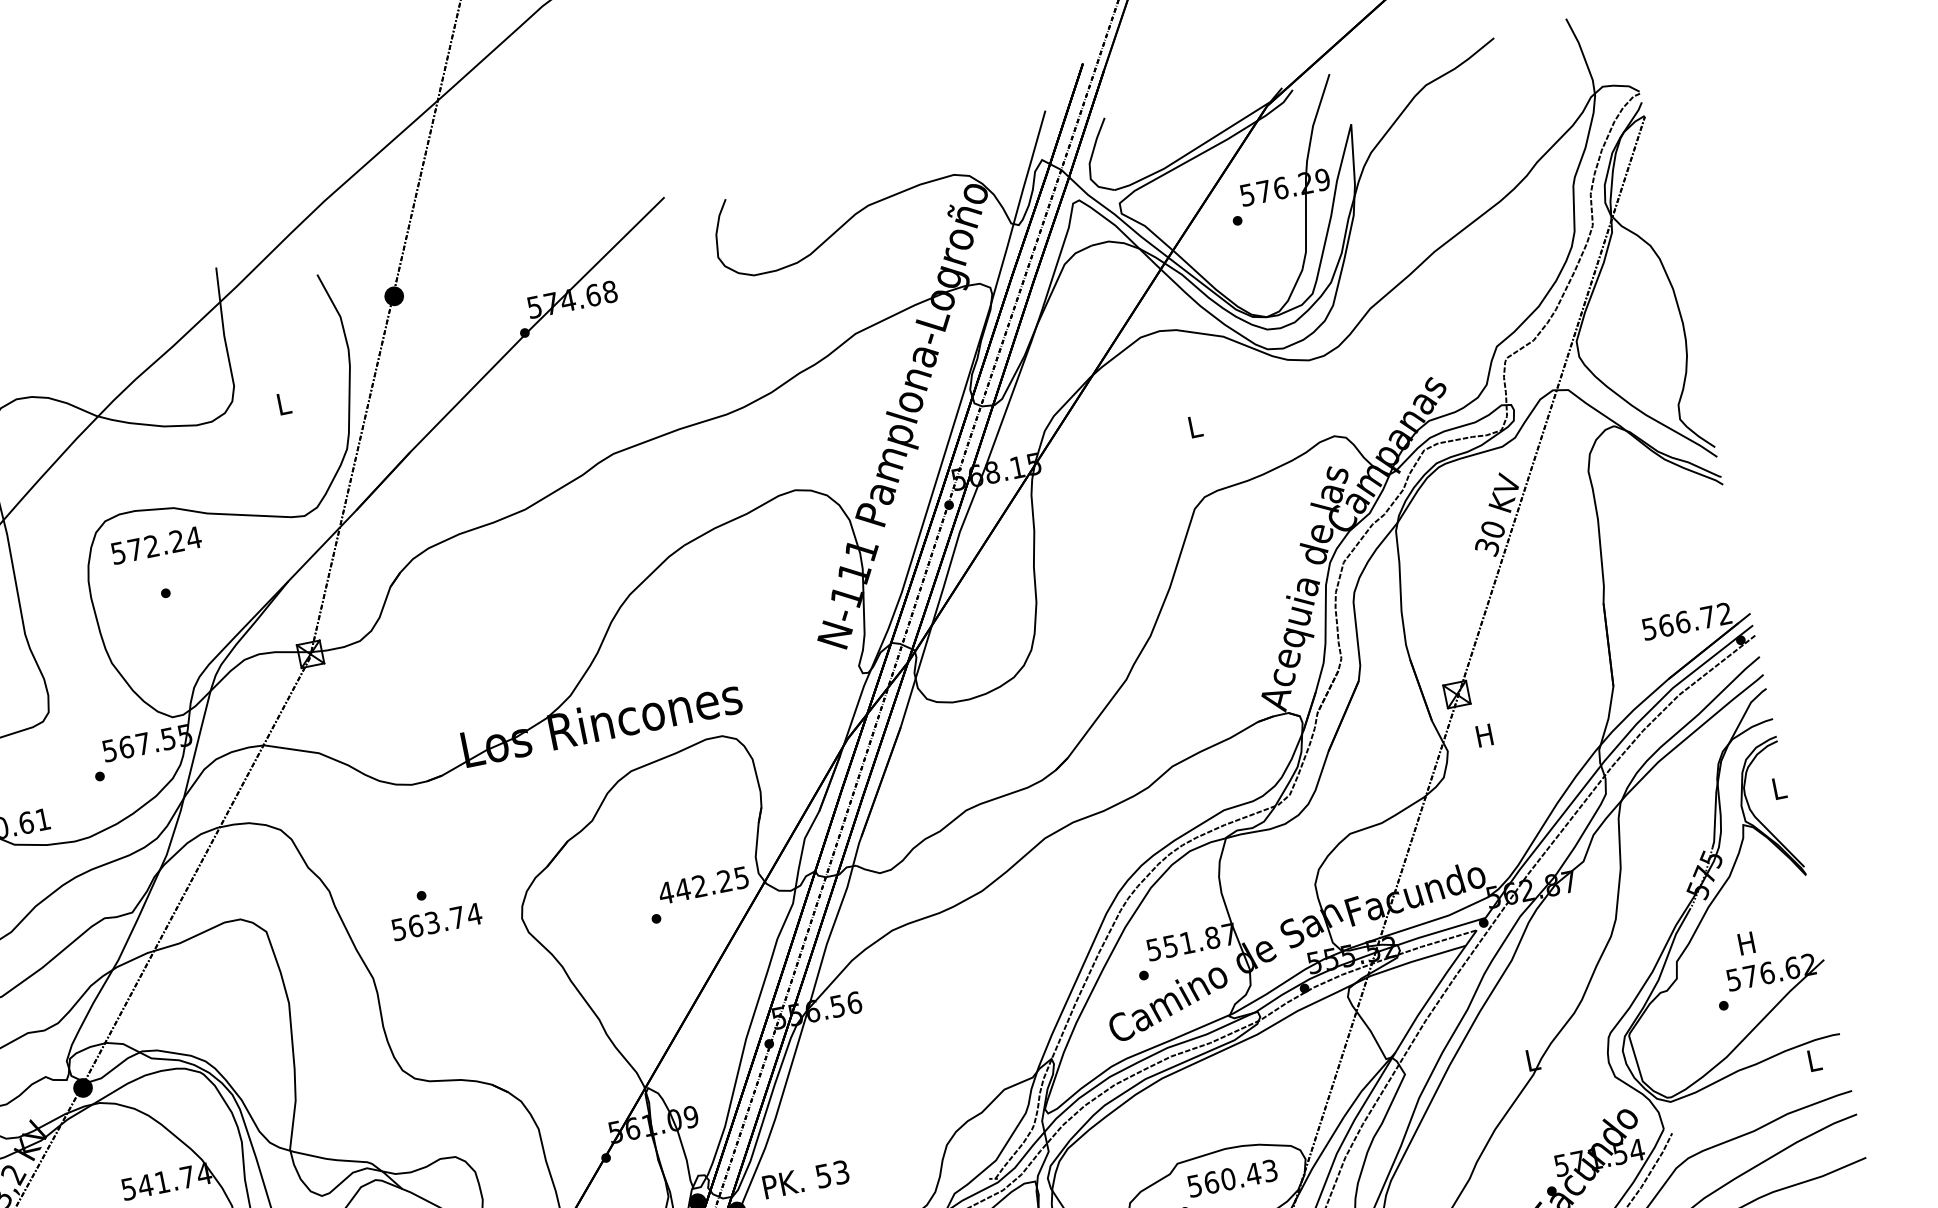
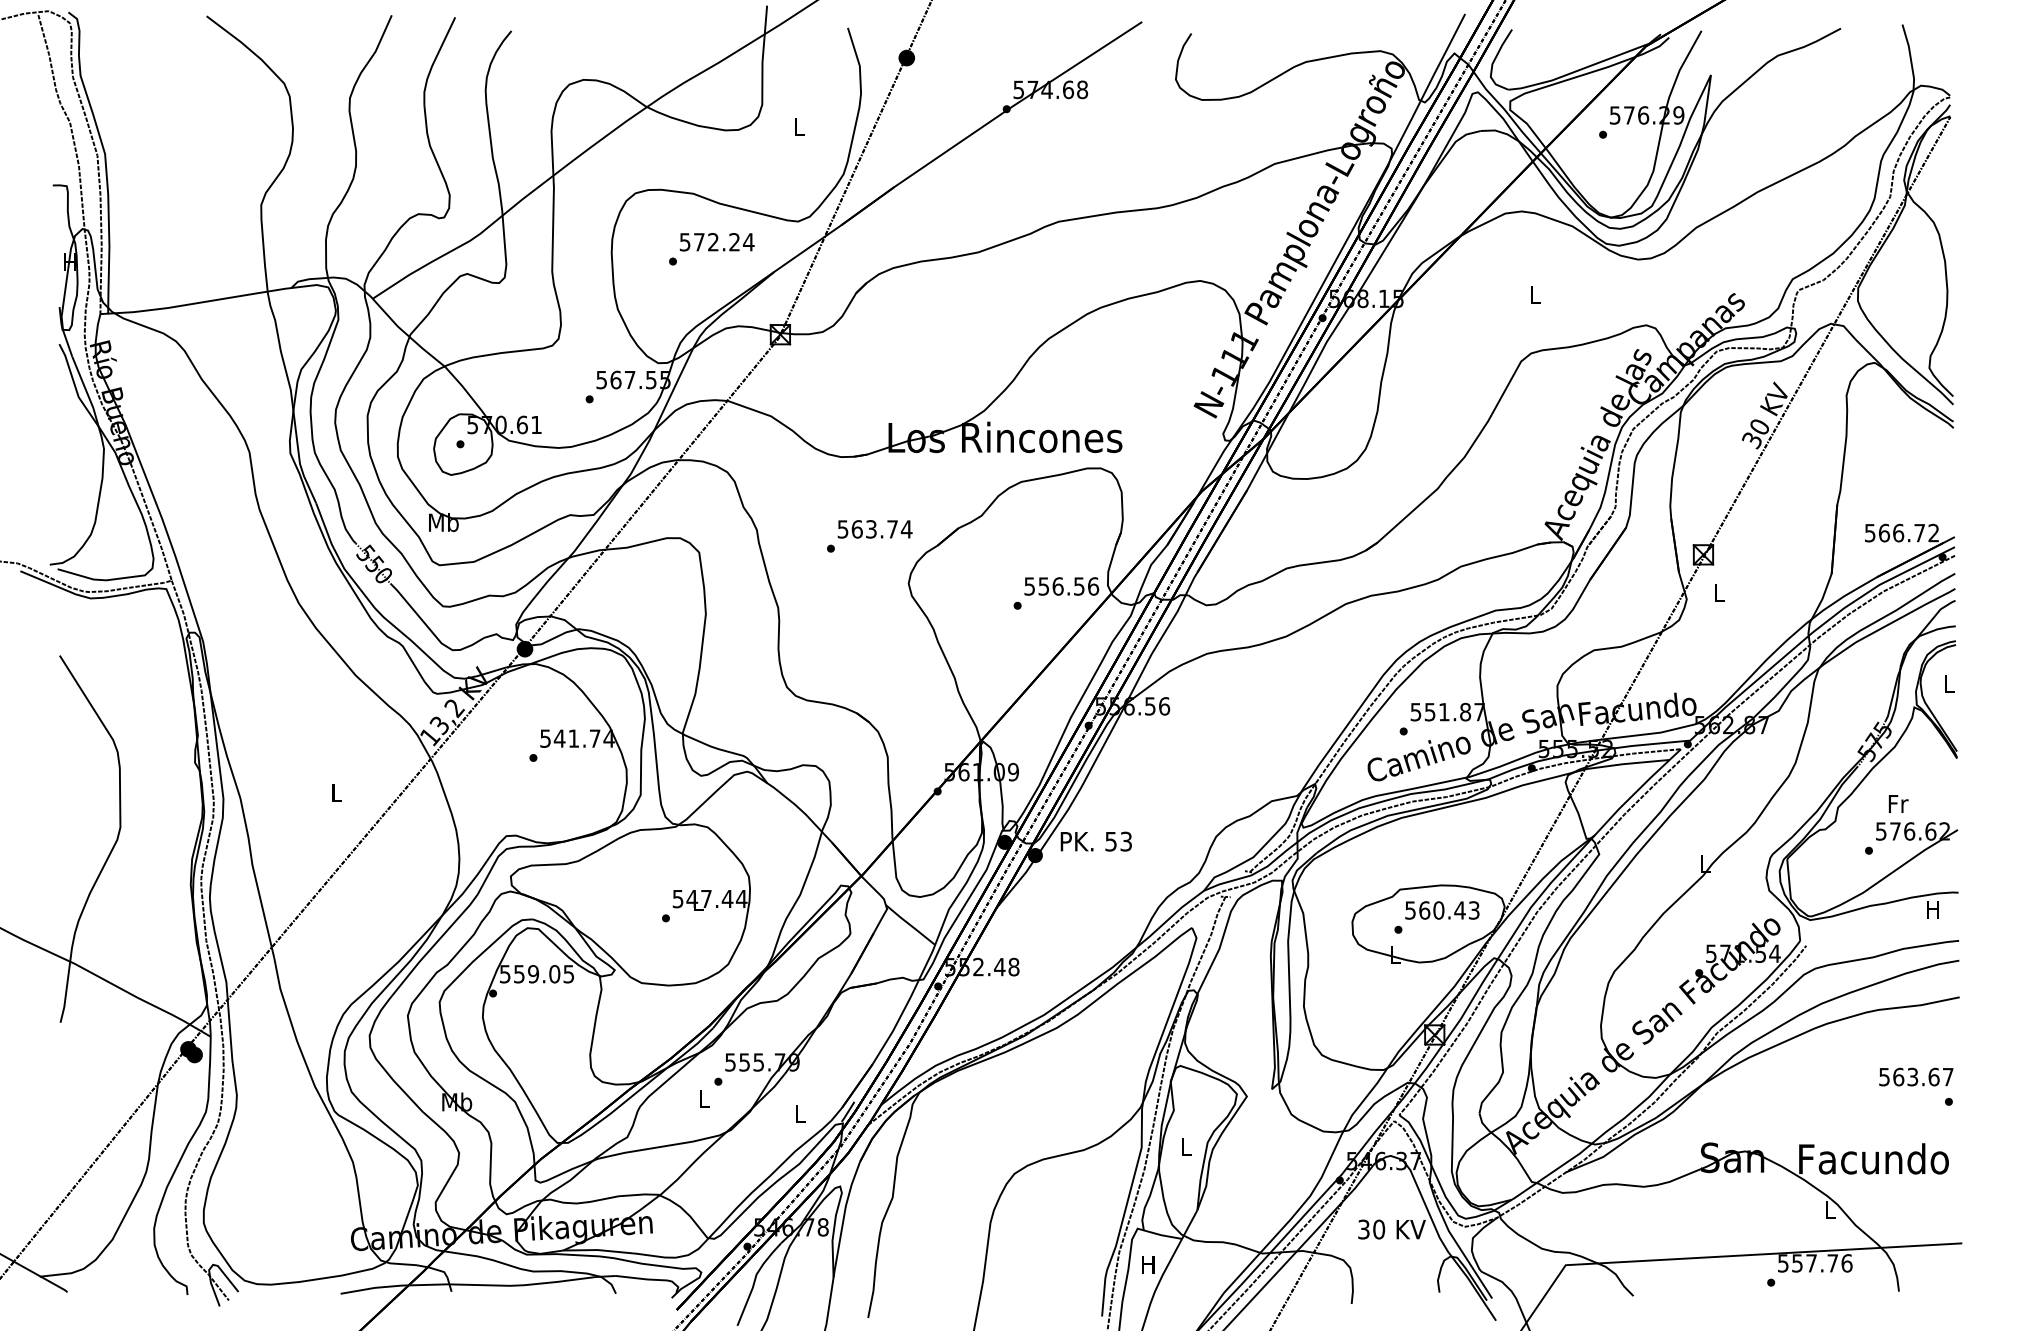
text: (155, 545) -> (716, 242), moved
text: (1483, 735) -> (1718, 592), H -> L
text: (703, 885) -> (1061, 586), 442.25 -> 556.56
text: (436, 922) -> (874, 529), moved
text: (1747, 942) -> (1898, 803), H -> Fr
text: (1813, 1060) -> (1932, 909), L -> H

